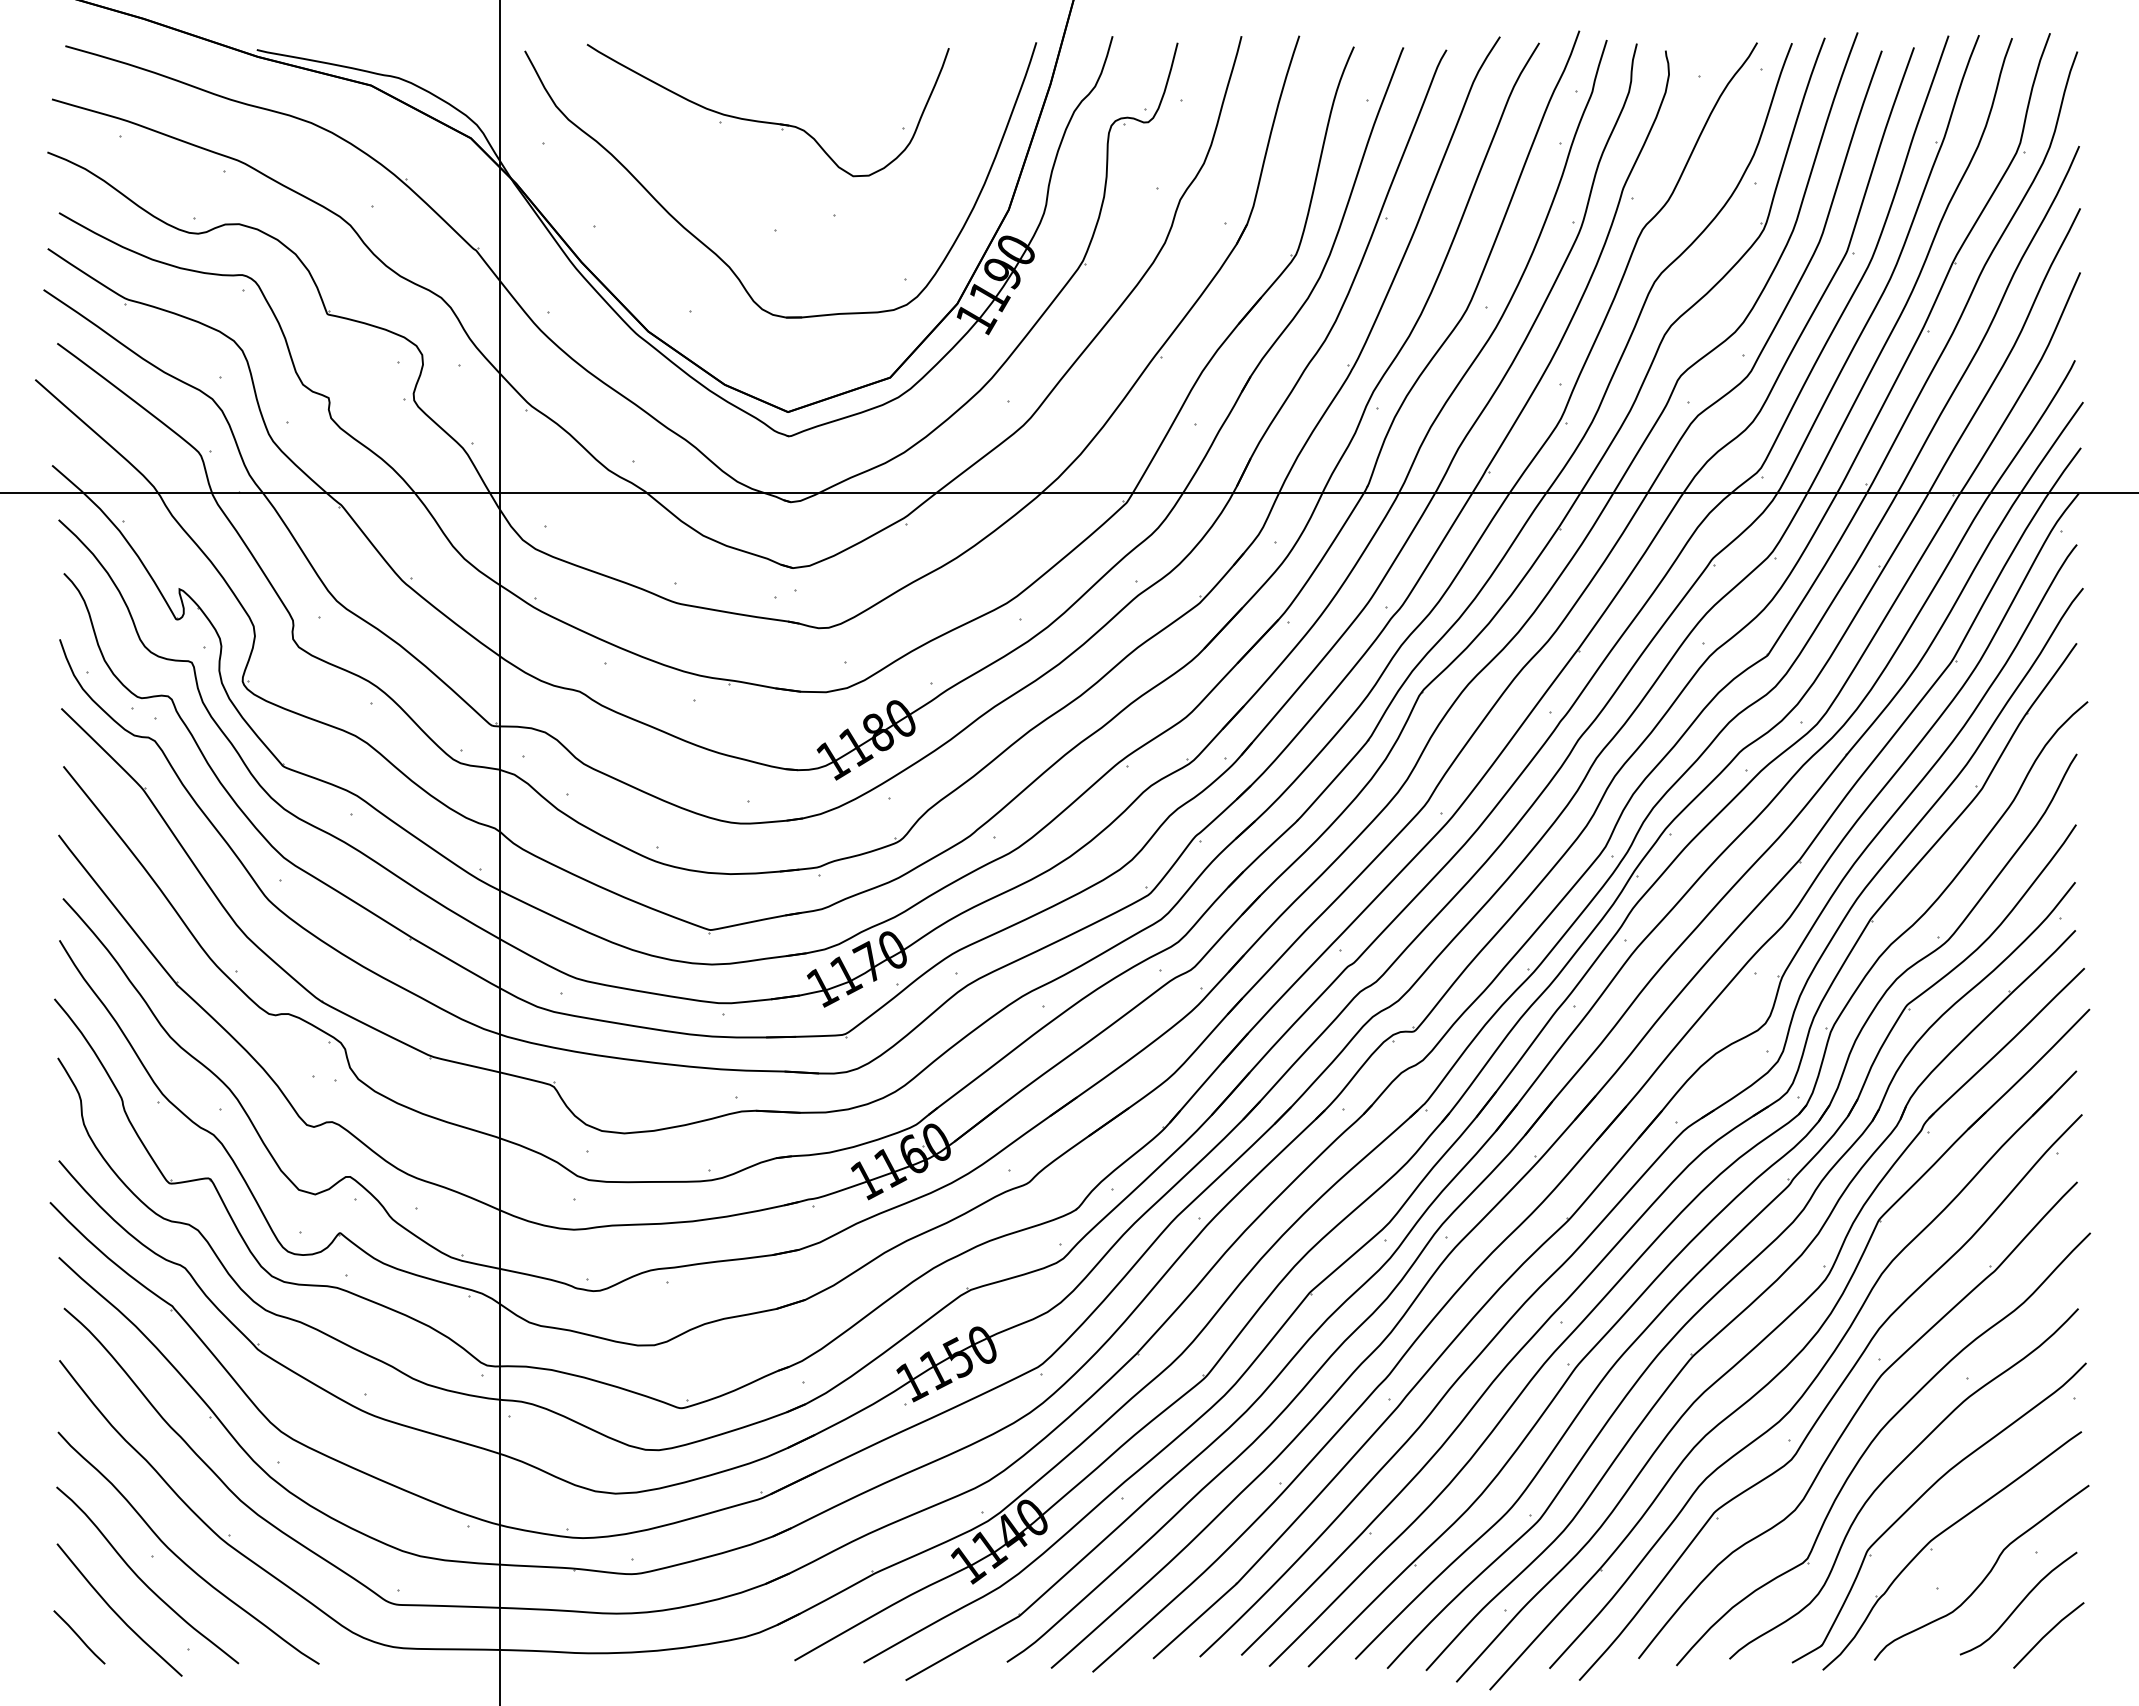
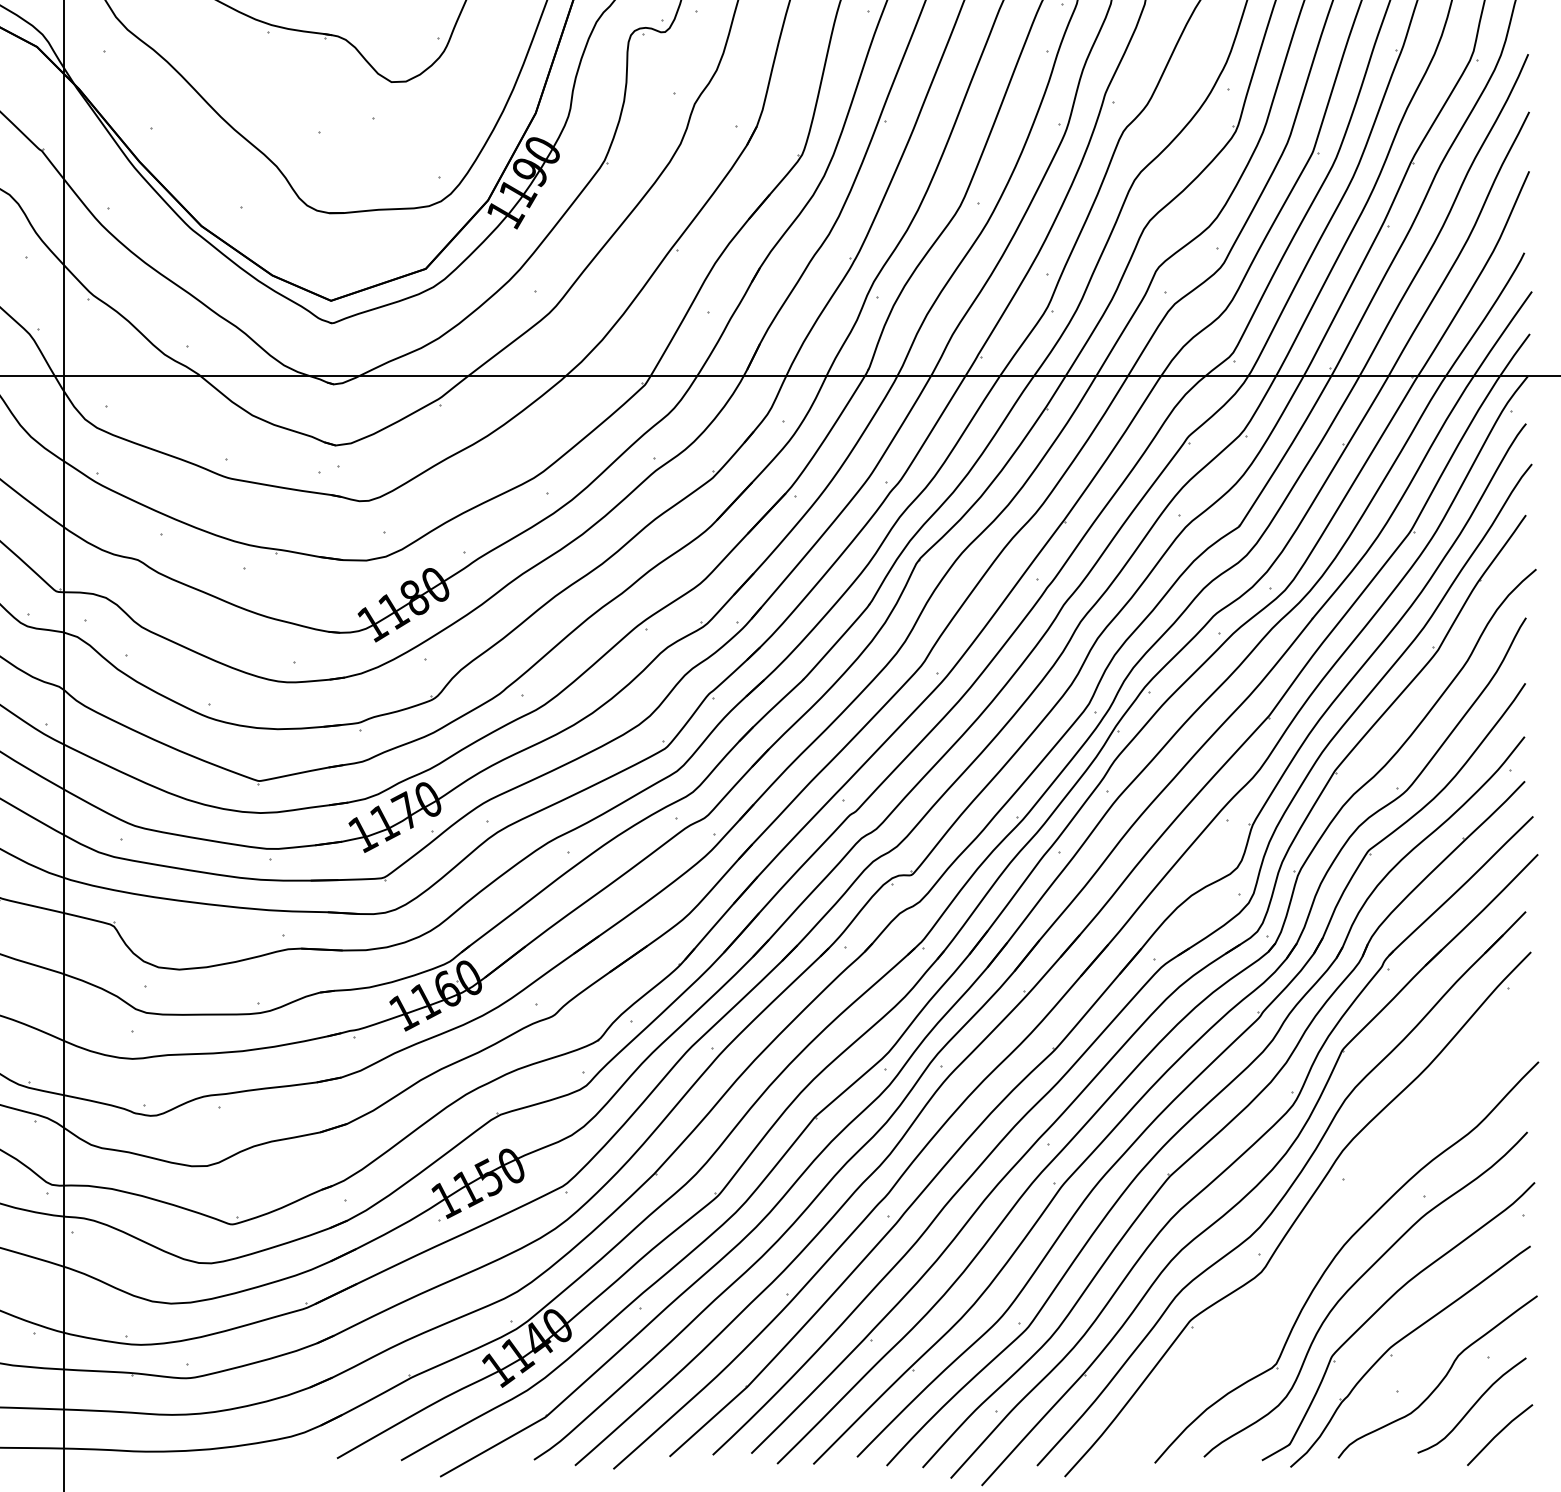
part: (1857, 1420) -> (1322, 1235), removed

